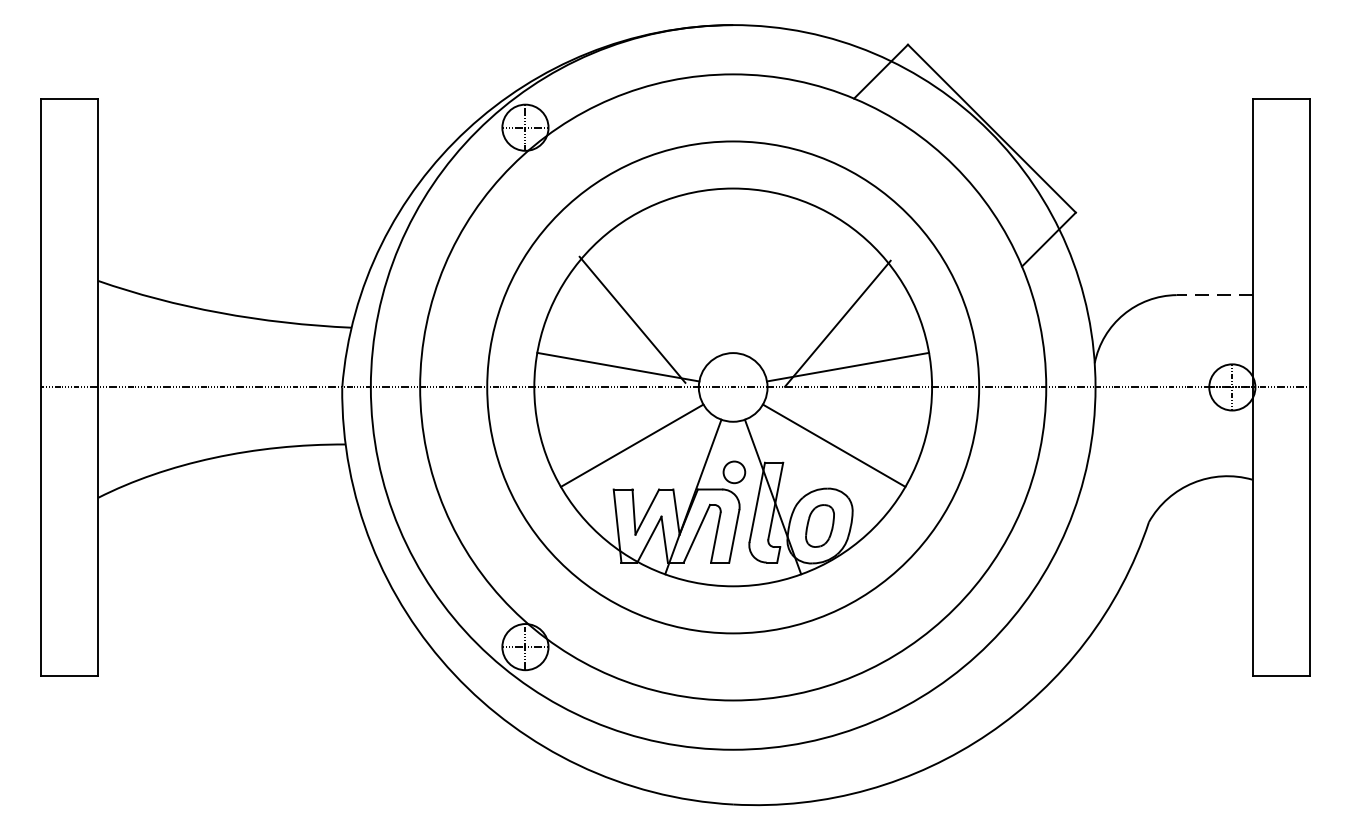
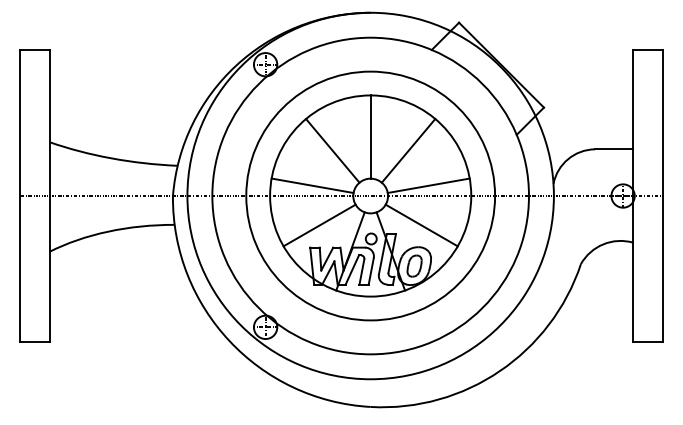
line: (732, 269) -> (370, 136), added
line: (1213, 295) -> (613, 149), dashed -> solid
line: (631, 319) -> (332, 150), moved
line: (837, 323) -> (408, 150), moved

